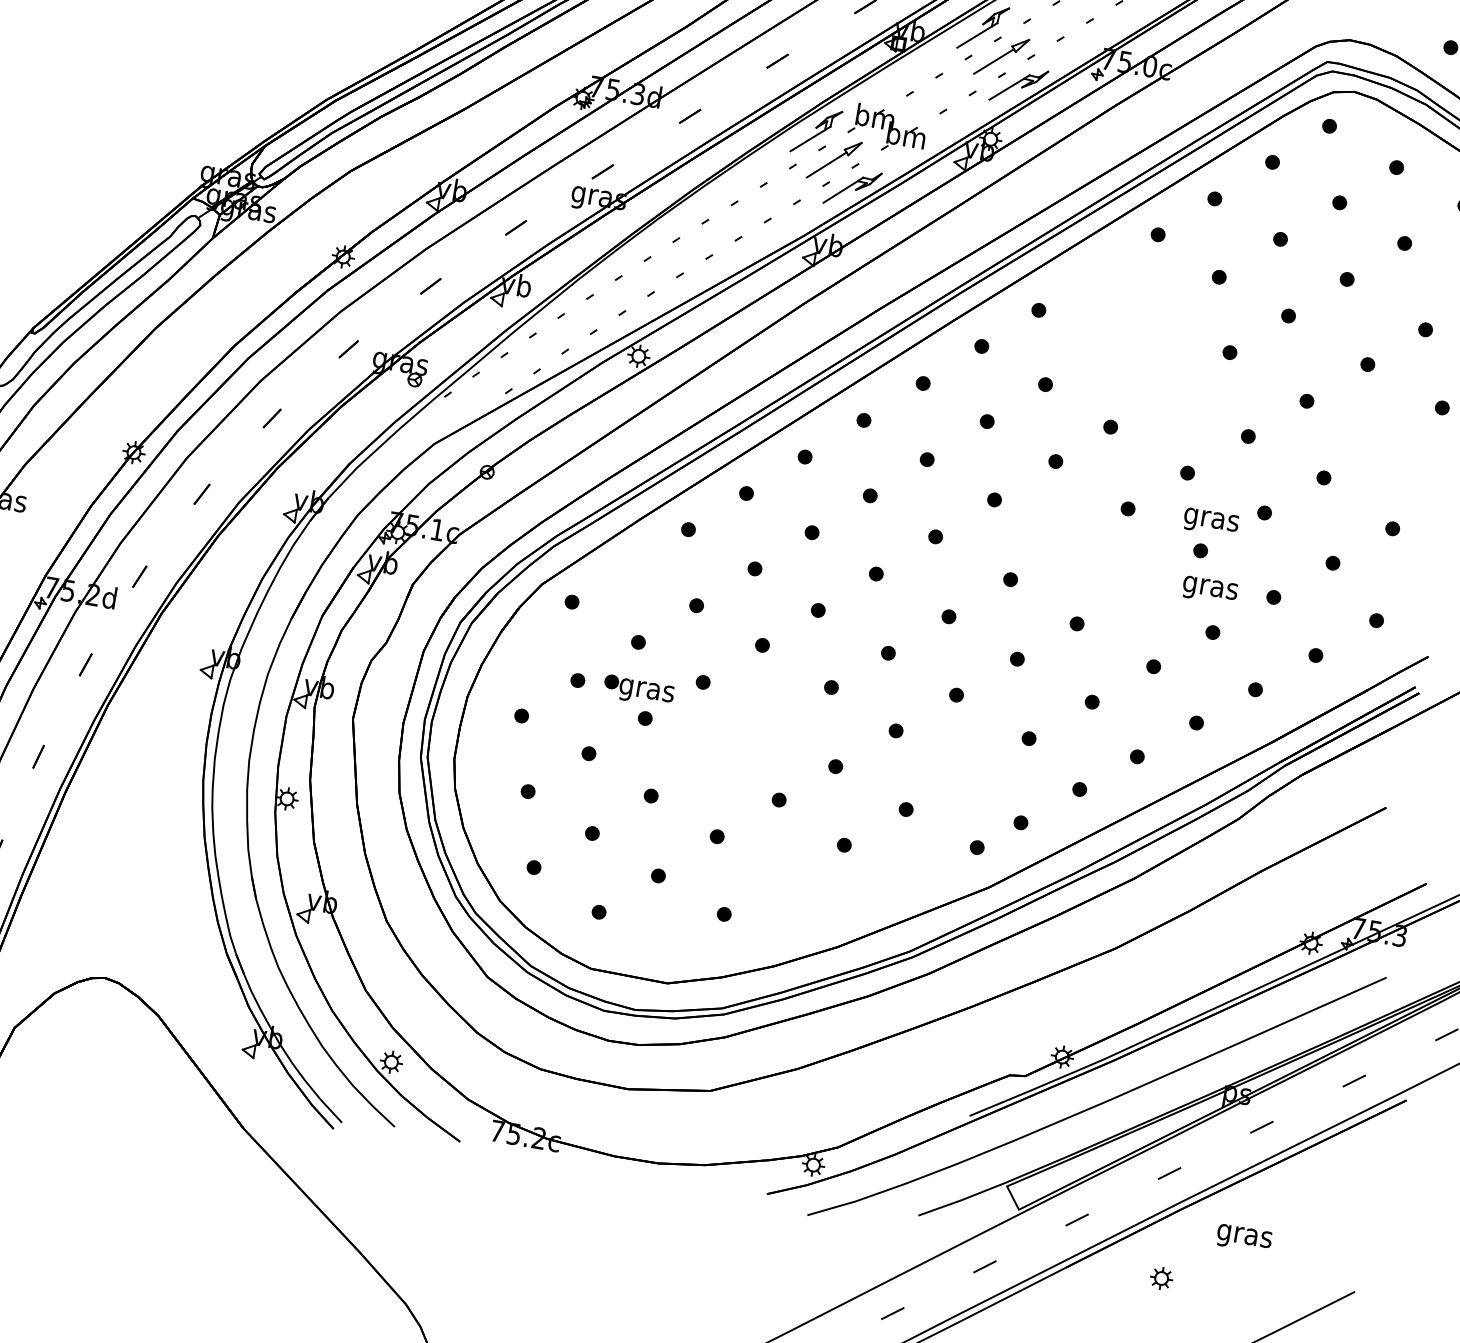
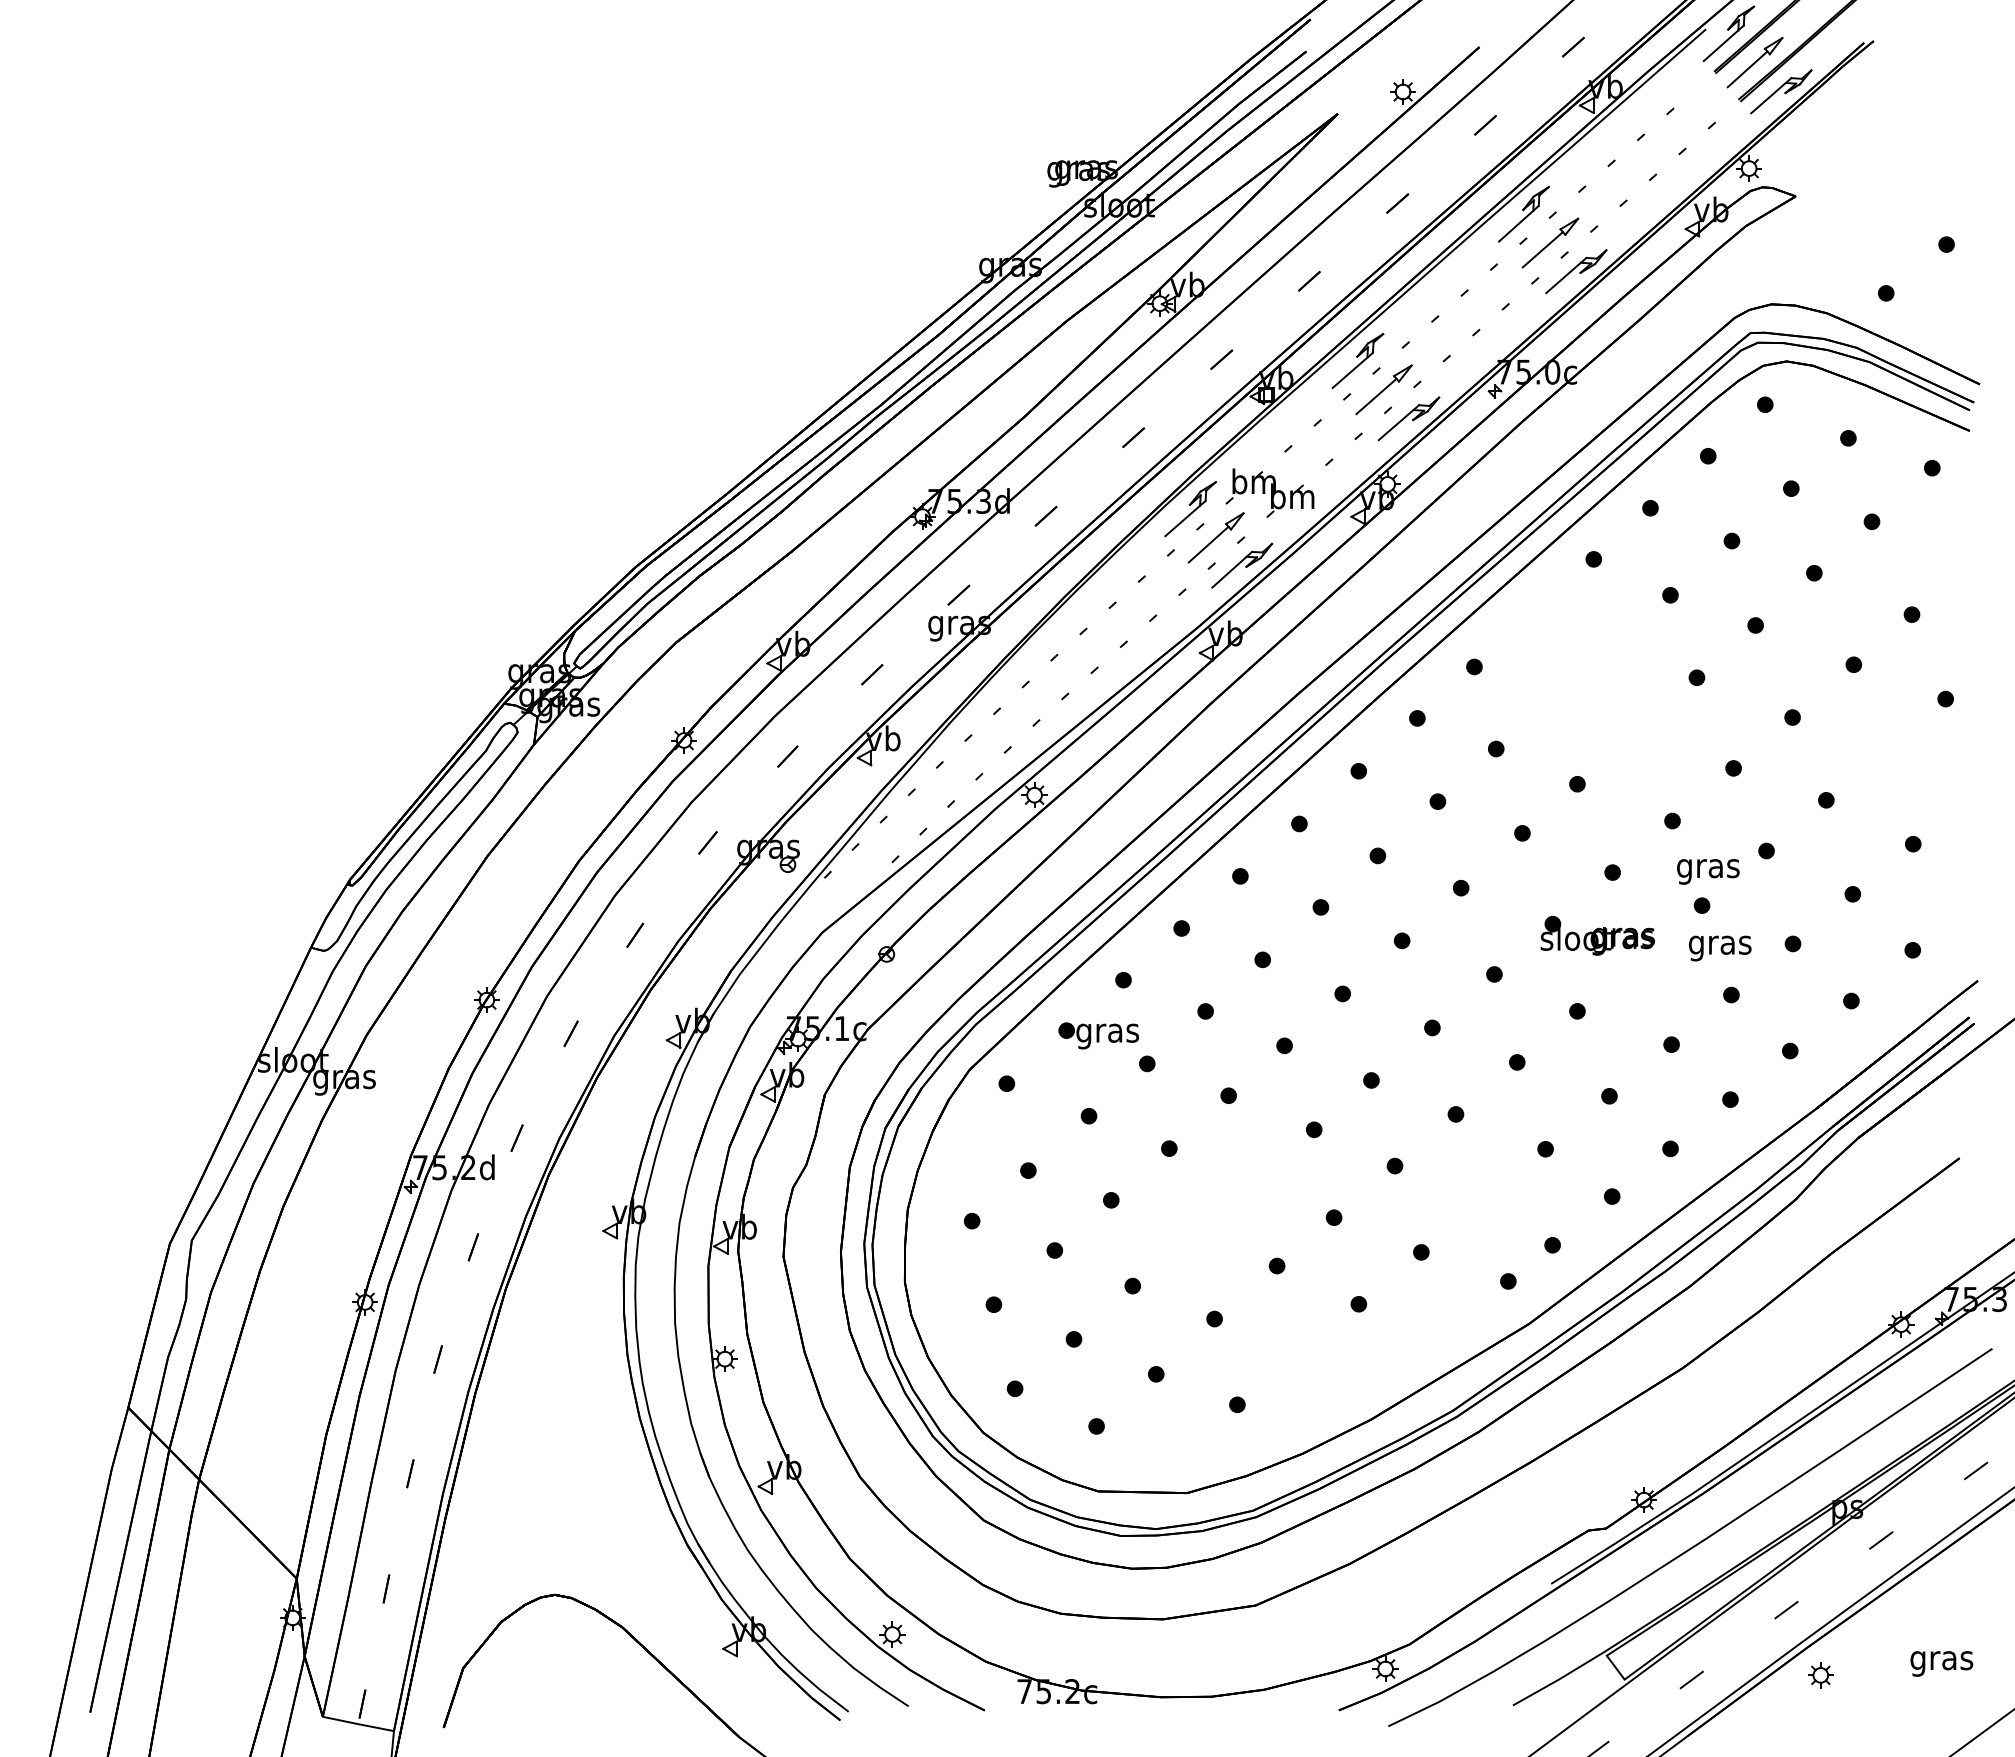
part: (1105, 561) -> (1597, 935), added
part: (638, 690) -> (1098, 1035), moved
text: (1244, 1238) -> (1941, 1663), moved
part: (1161, 1278) -> (1820, 1675), moved

